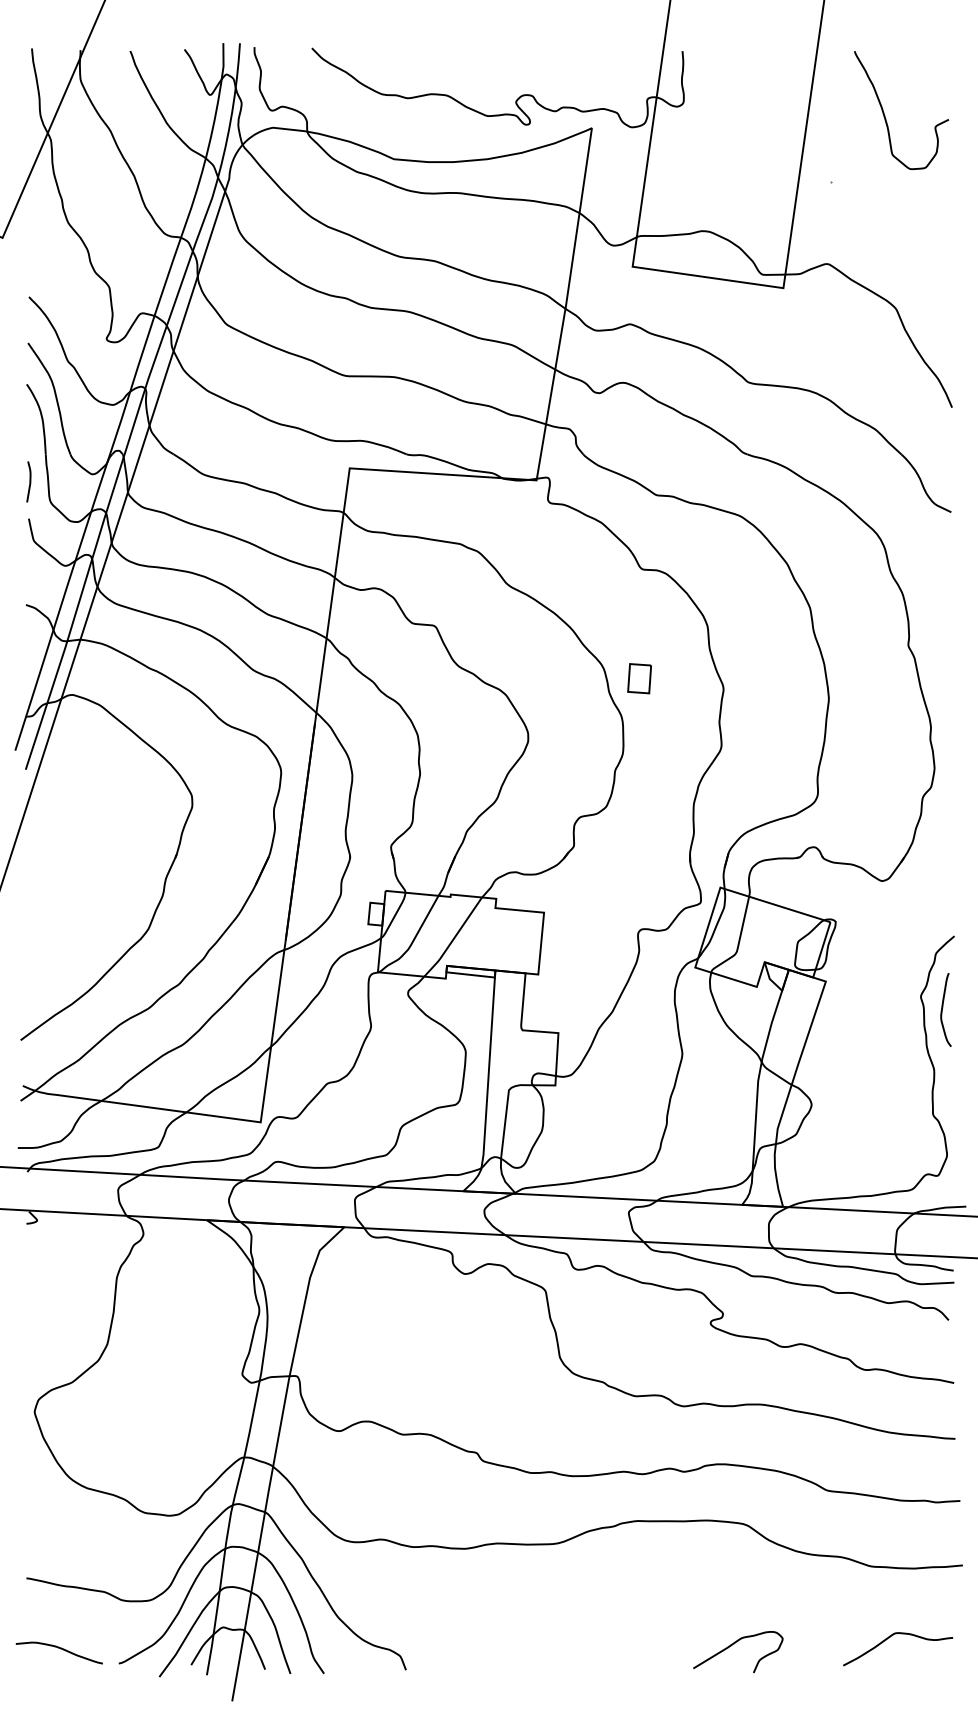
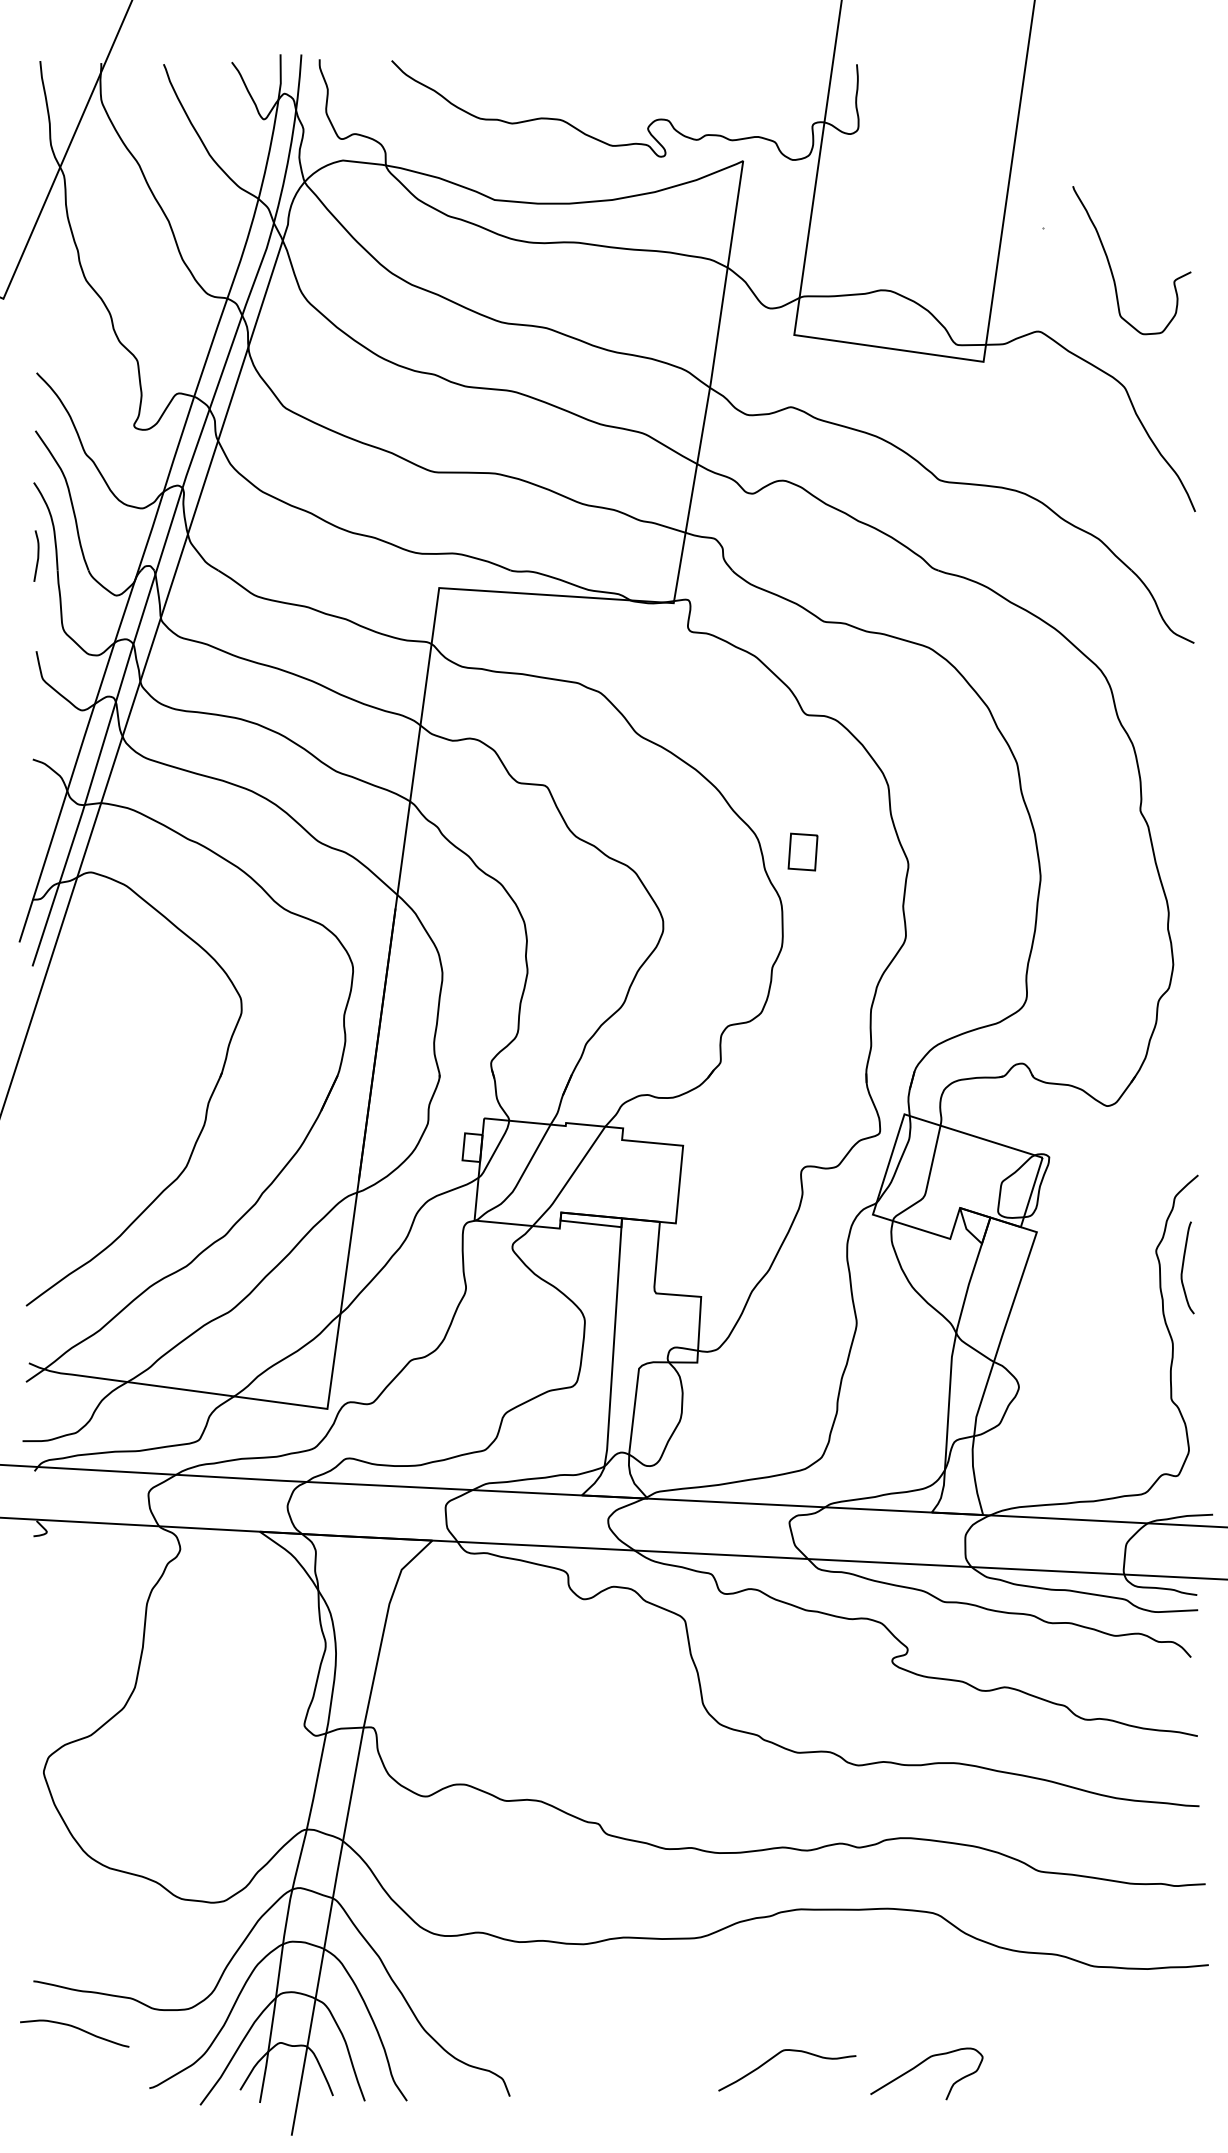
curve: (885, 115) -> (1111, 266), moved
curve: (29, 481) -> (37, 555), moved
curve: (889, 1638) -> (776, 2056), moved
curve: (60, 1649) -> (76, 2029), moved

